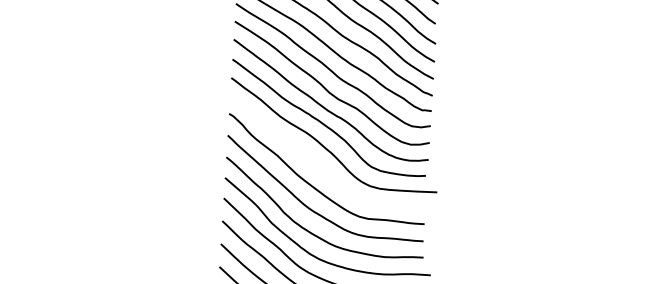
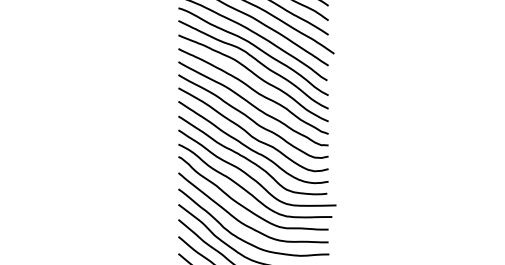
curve: (317, 163) -> (246, 189), added

